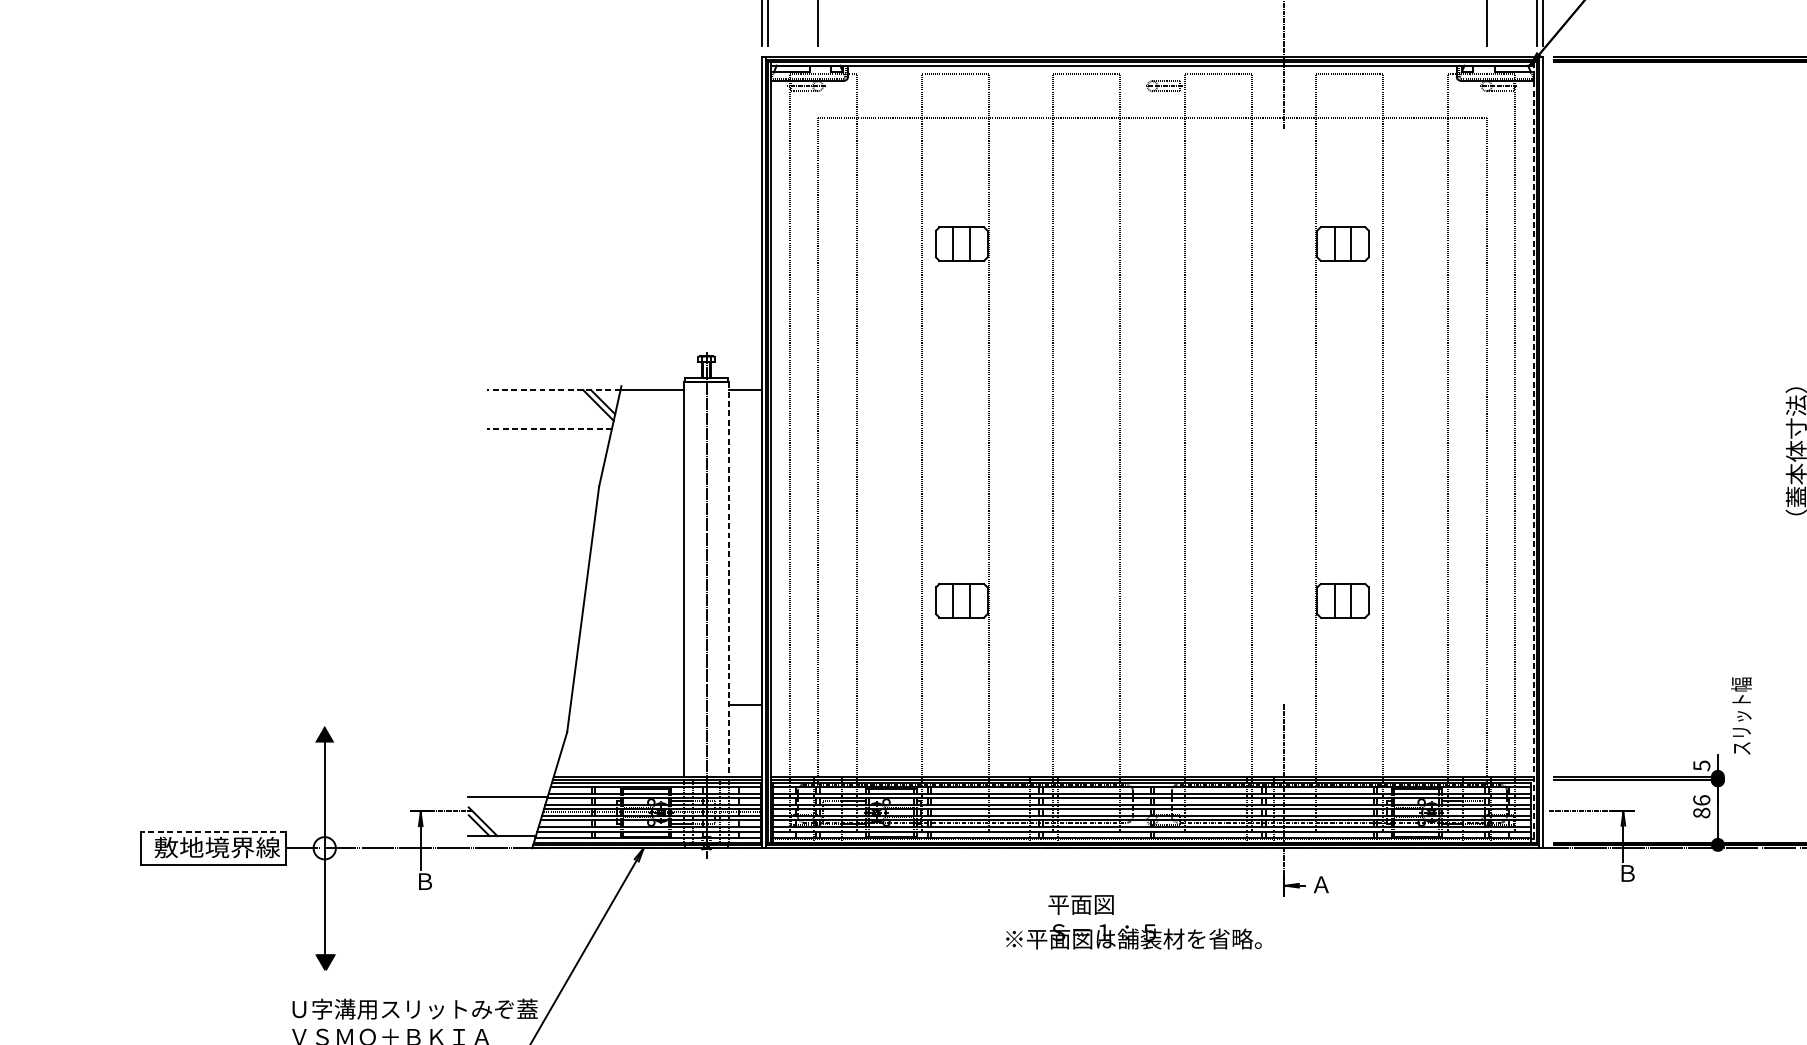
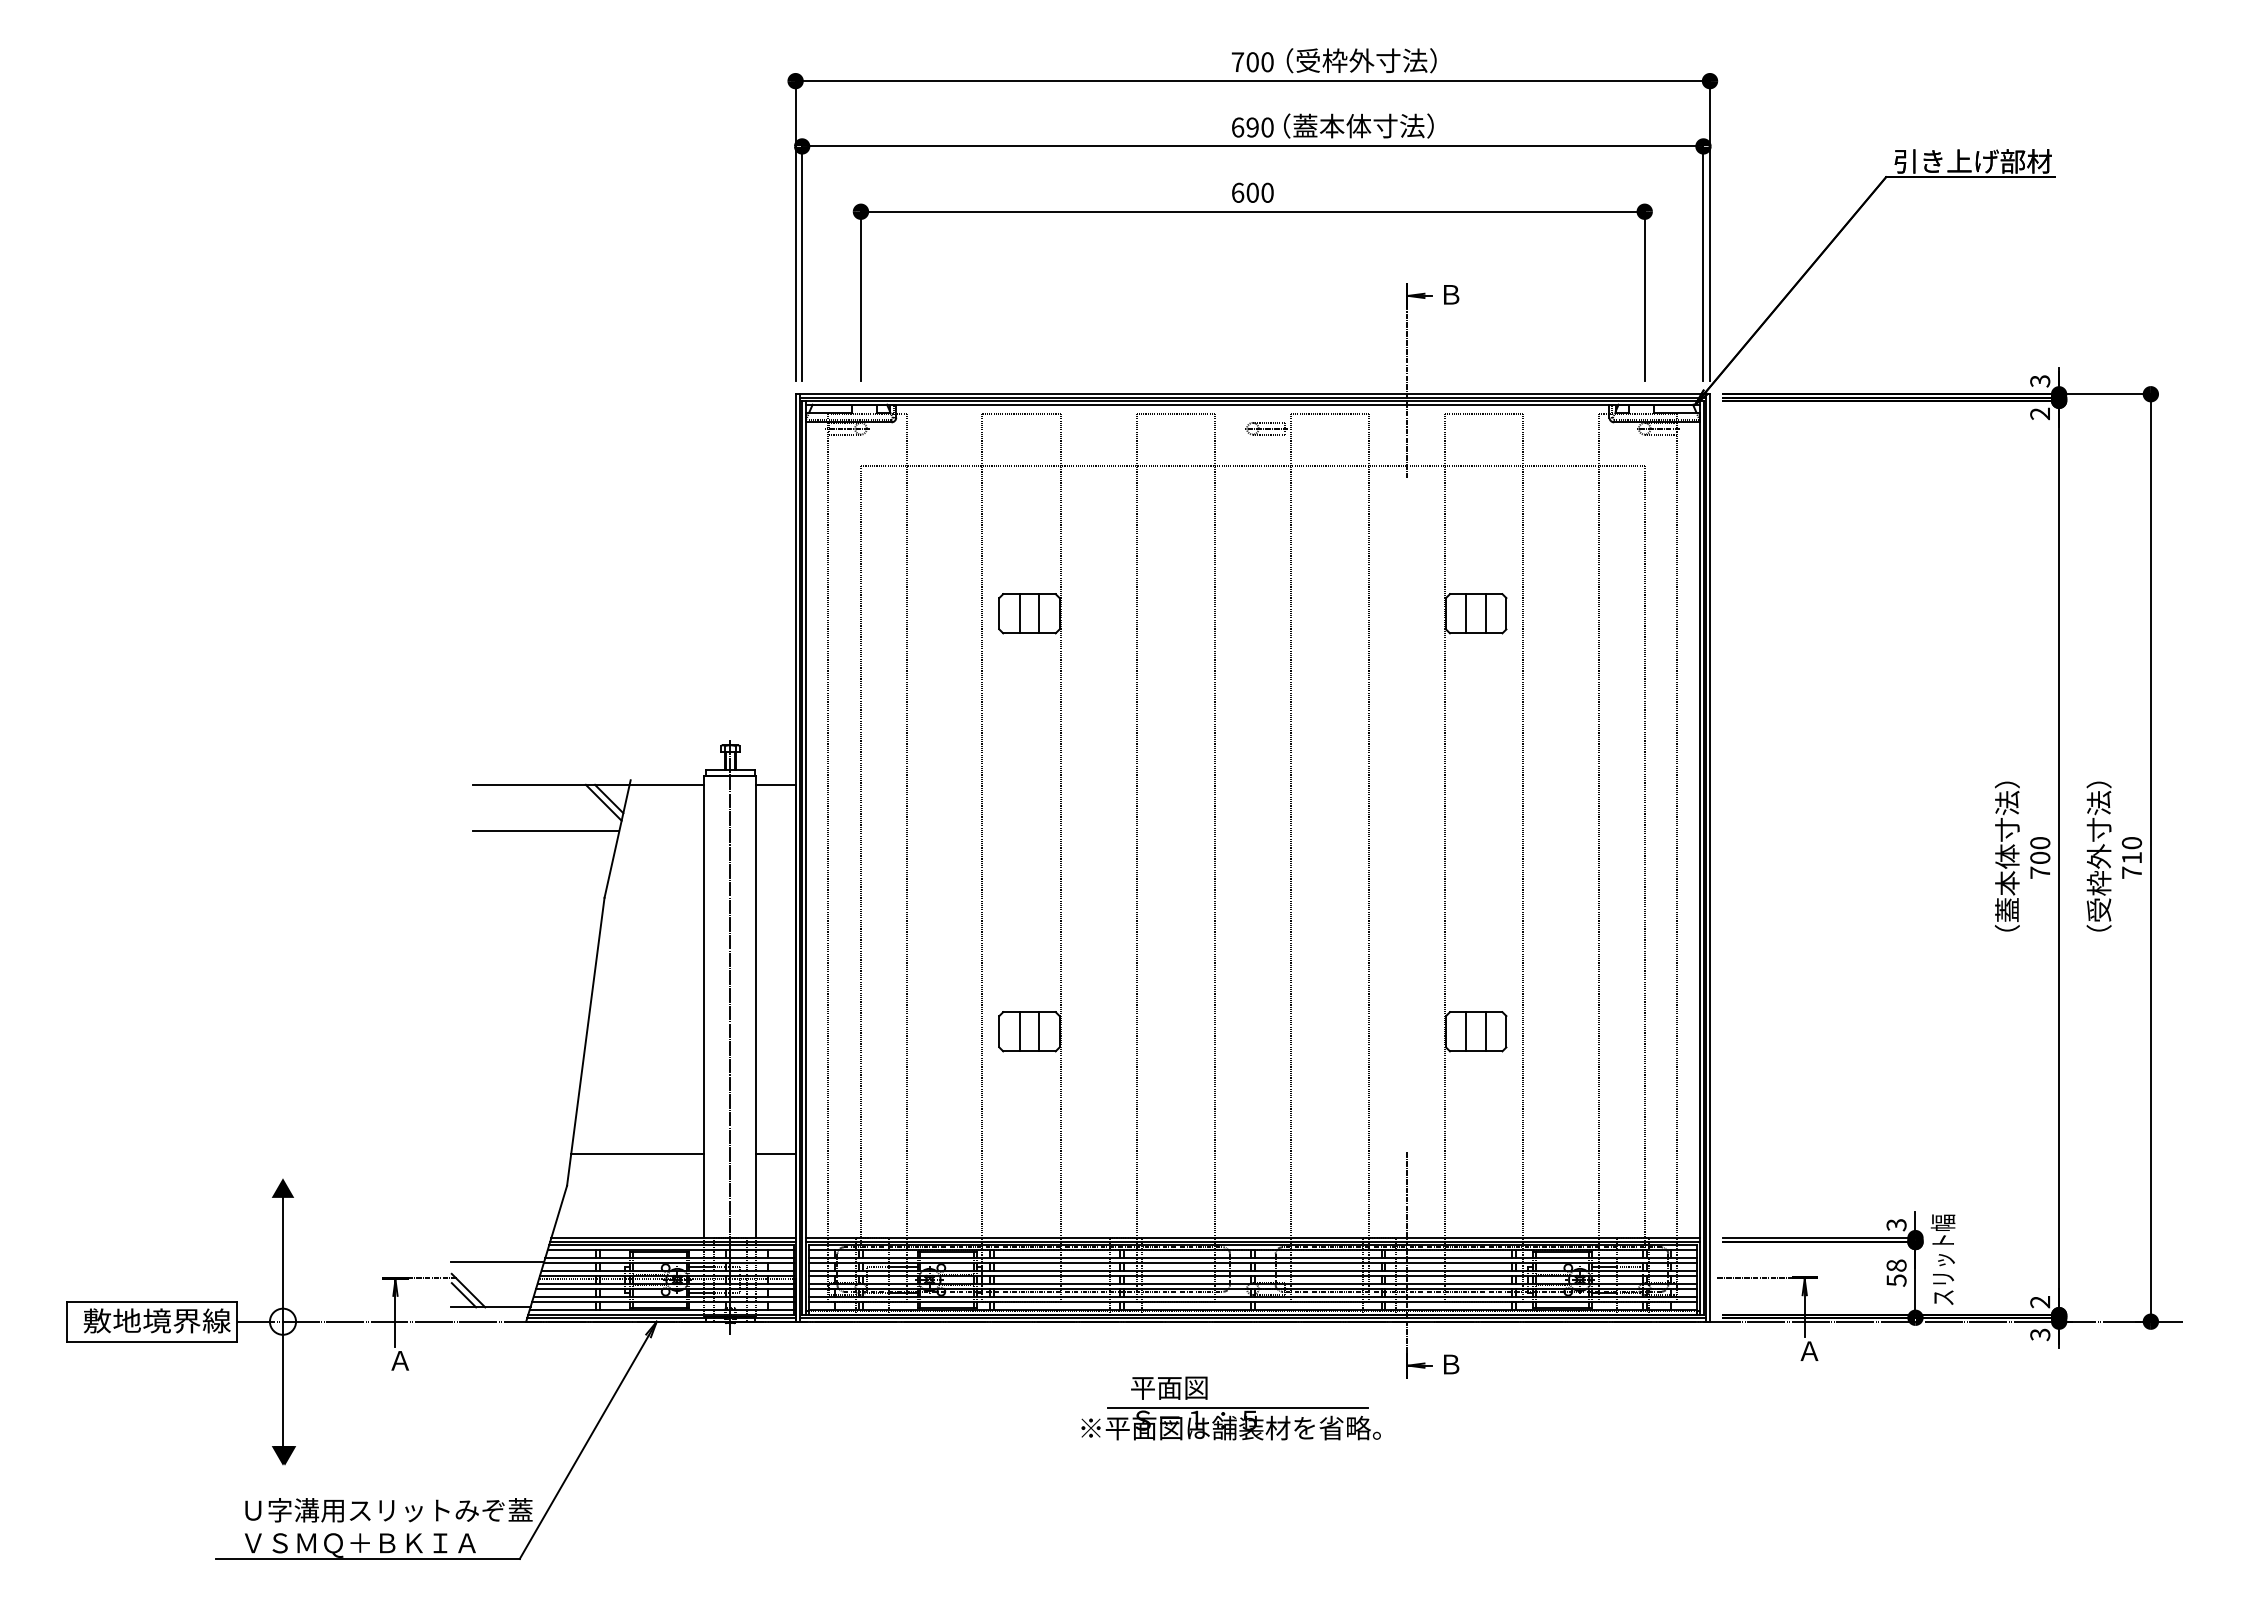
line: (553, 389) -> (550, 784), dashed -> solid
line: (548, 429) -> (545, 830), dashed -> solid
line: (1533, 452) -> (1699, 858), dashed -> solid
line: (728, 580) -> (756, 1007), dashed -> solid
line: (627, 705) -> (637, 1154), added
text: (1740, 715) -> (1942, 1259), moved
text: (1701, 765) -> (1896, 1224), 5 -> 3
text: (1701, 806) -> (1896, 1272), 86 -> 58
line: (213, 831) -> (152, 1302), dashed -> solid
text: (1627, 872) -> (1809, 1350), Ｂ -> Ａ
text: (425, 881) -> (400, 1360), Ｂ -> Ａ
text: (1321, 884) -> (1450, 1364), Ａ -> Ｂ
line: (1139, 921) -> (1237, 1407), added

